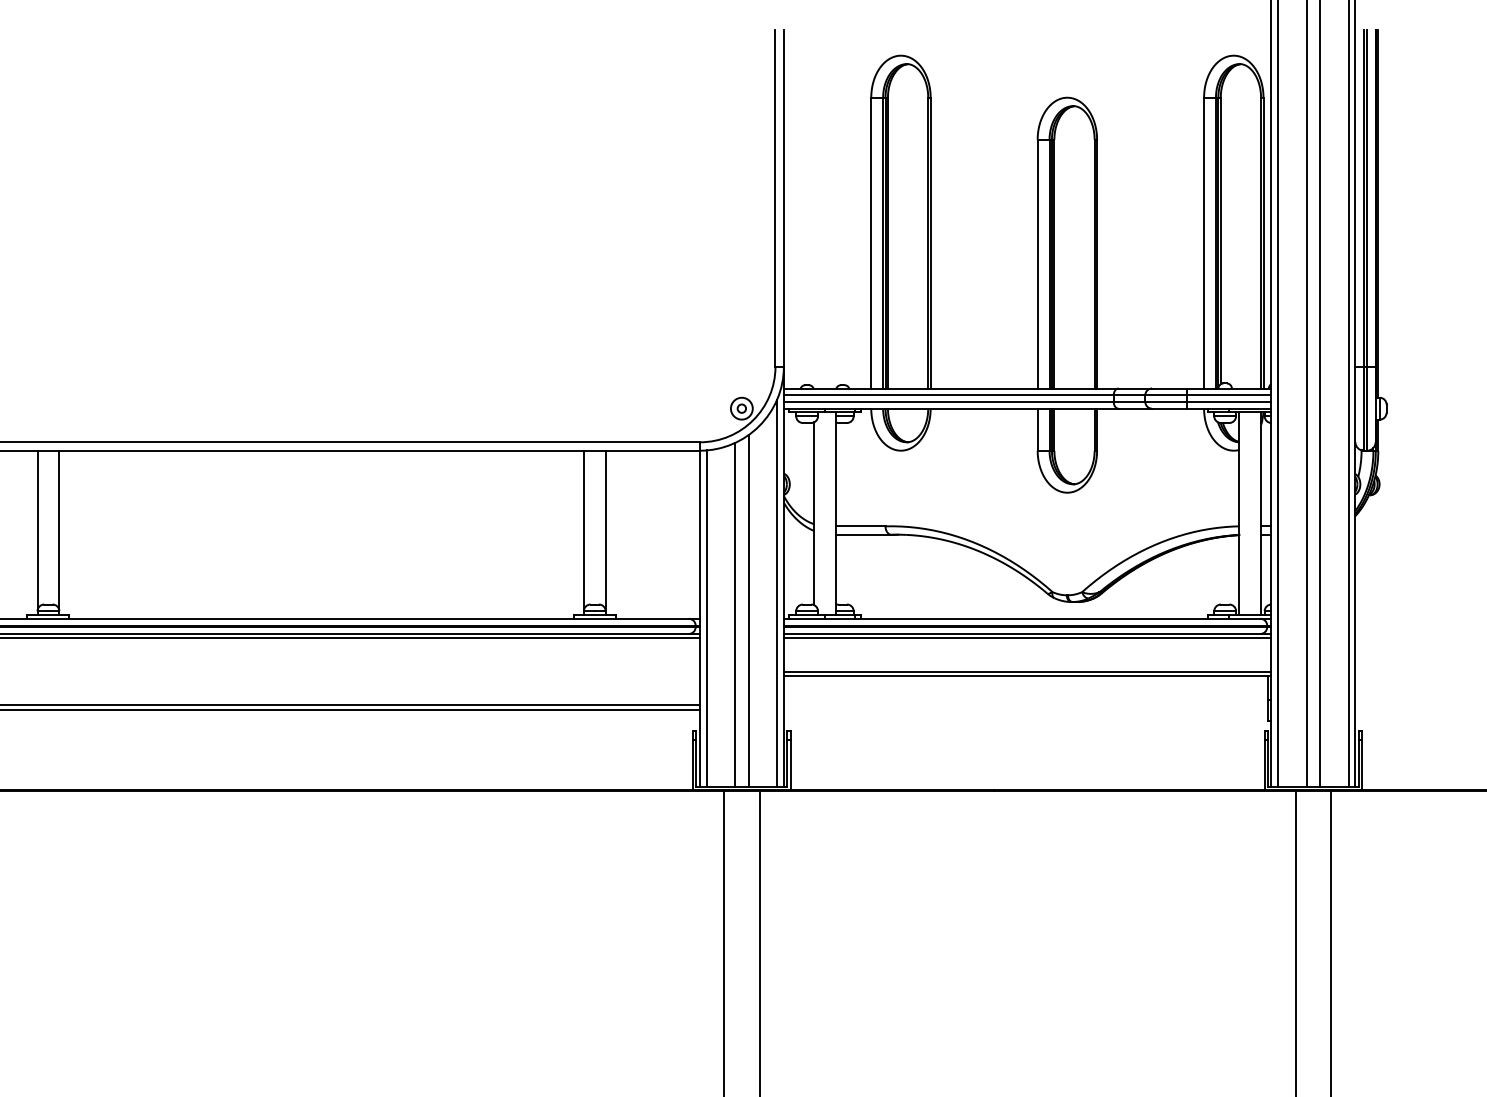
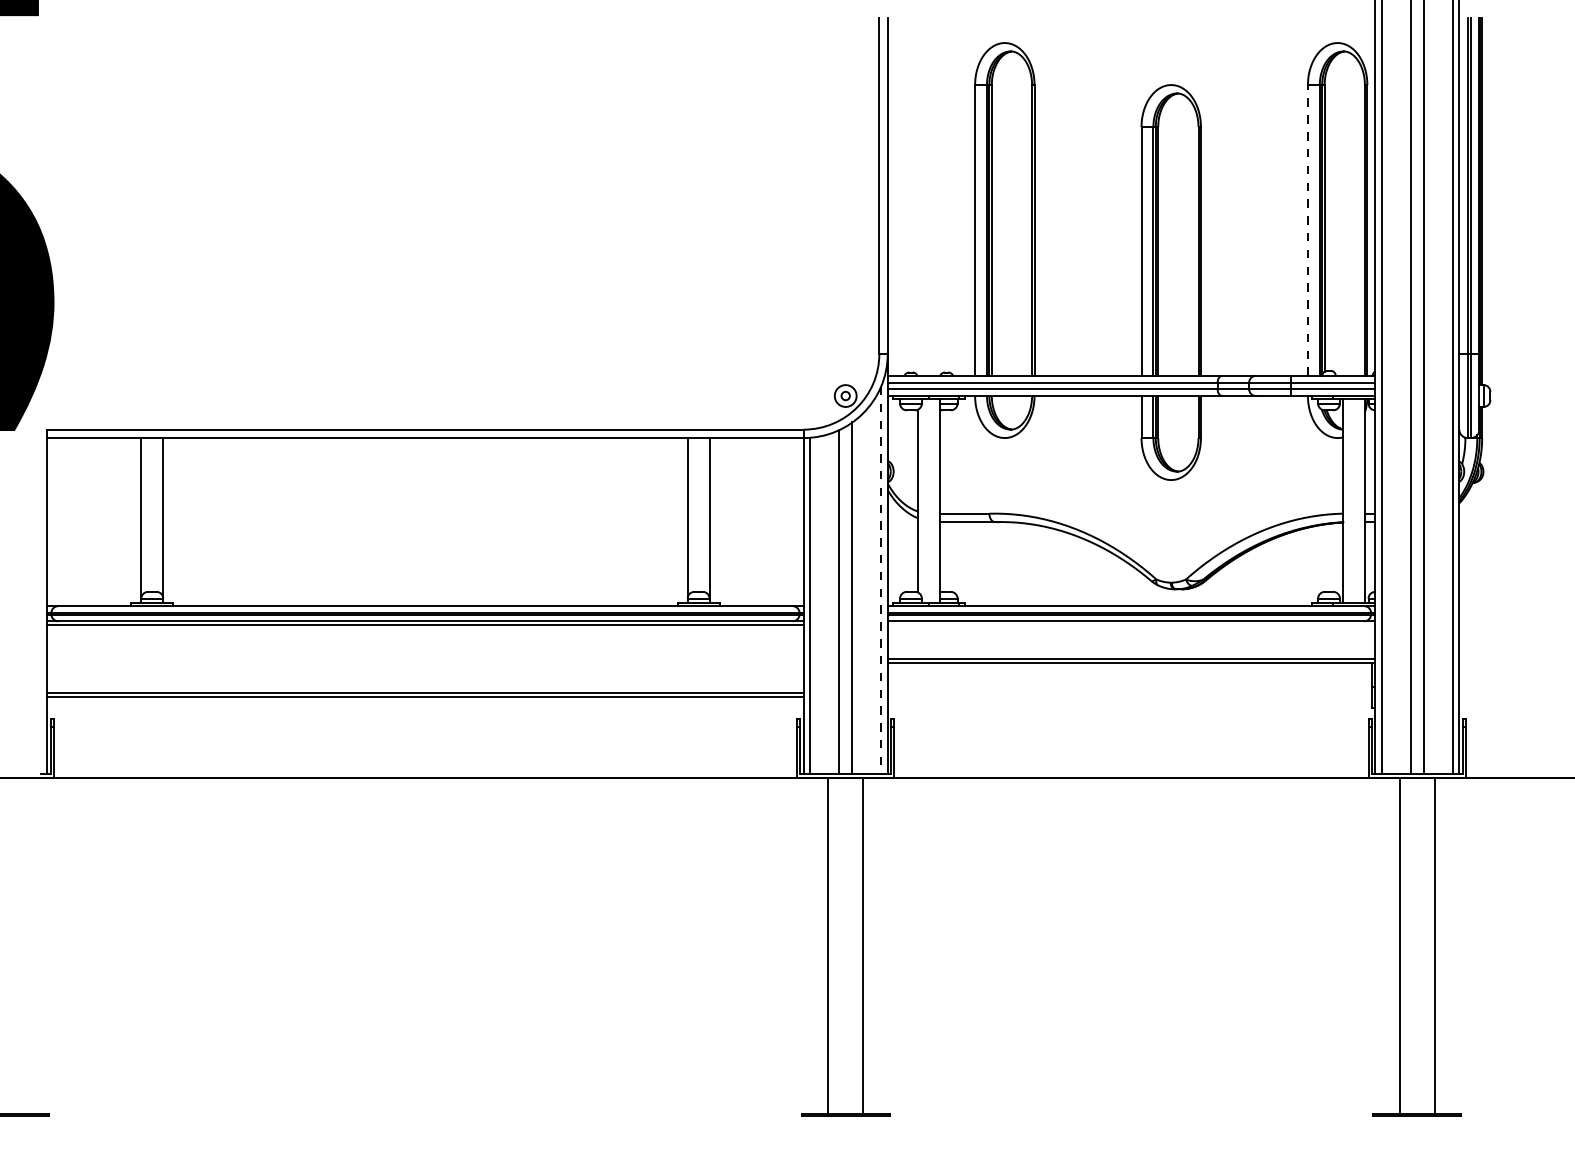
line: (1203, 242) -> (1307, 229), solid -> dashed
line: (777, 593) -> (881, 580), solid -> dashed
line: (1027, 638) -> (1131, 625), removed

